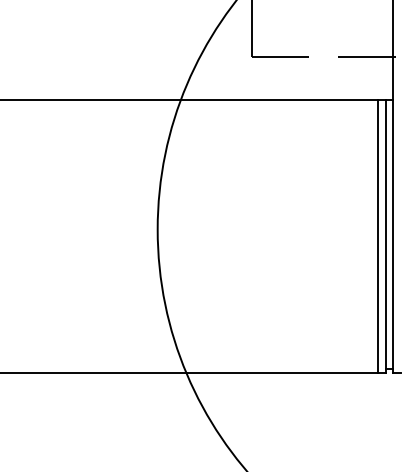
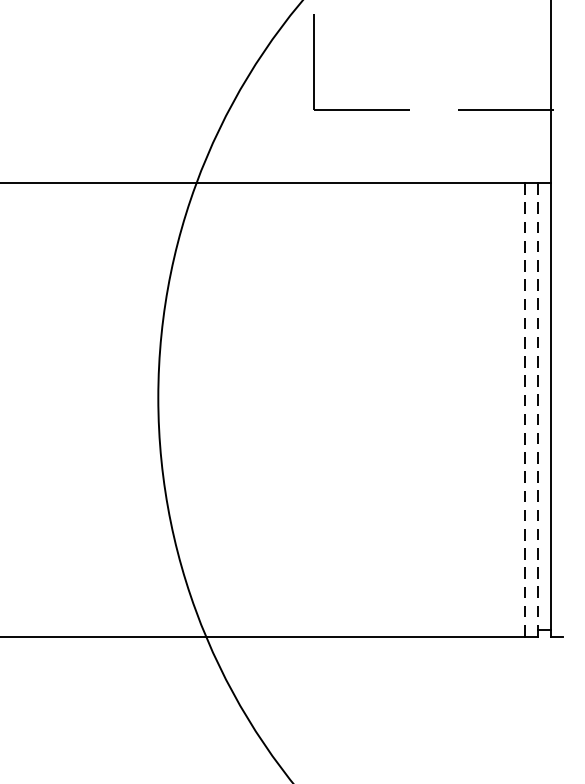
line: (385, 235) -> (537, 407), solid -> dashed
line: (378, 236) -> (525, 409), solid -> dashed

